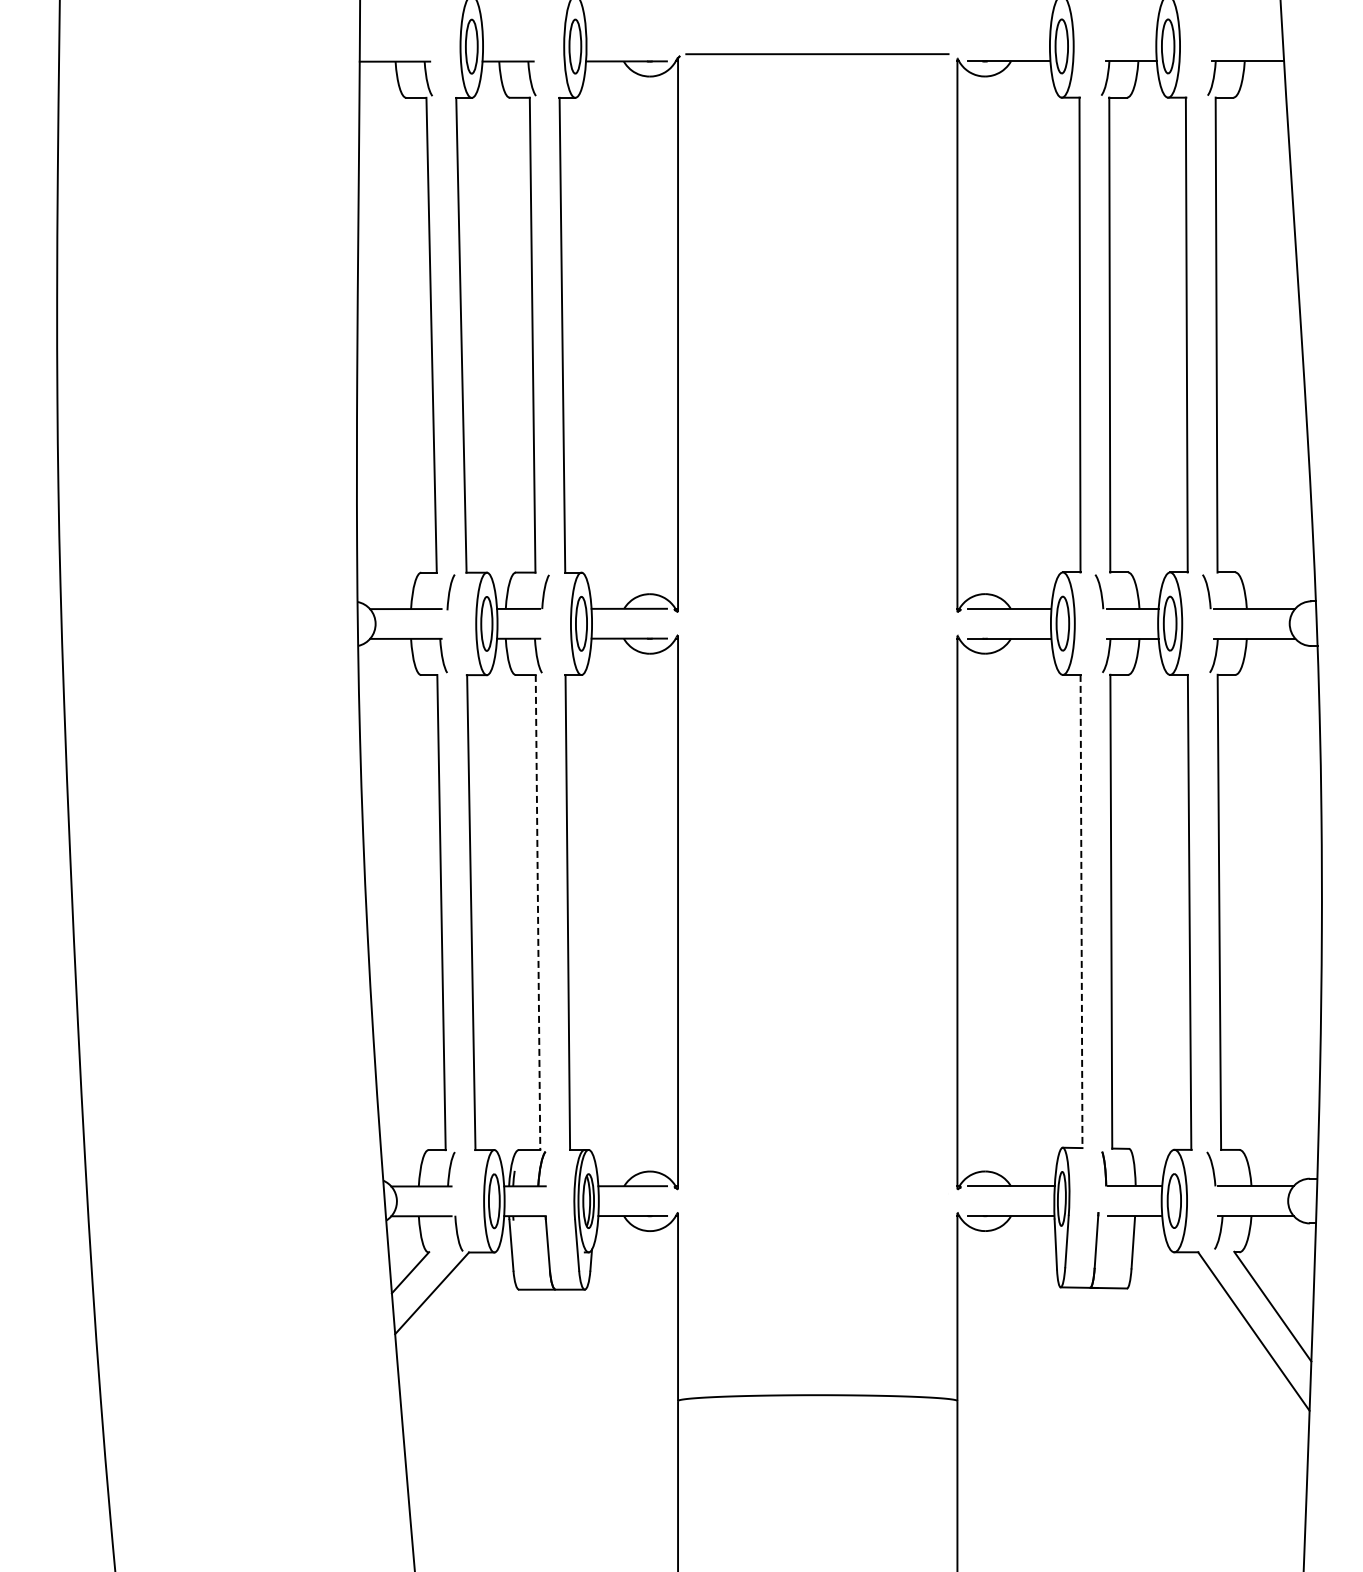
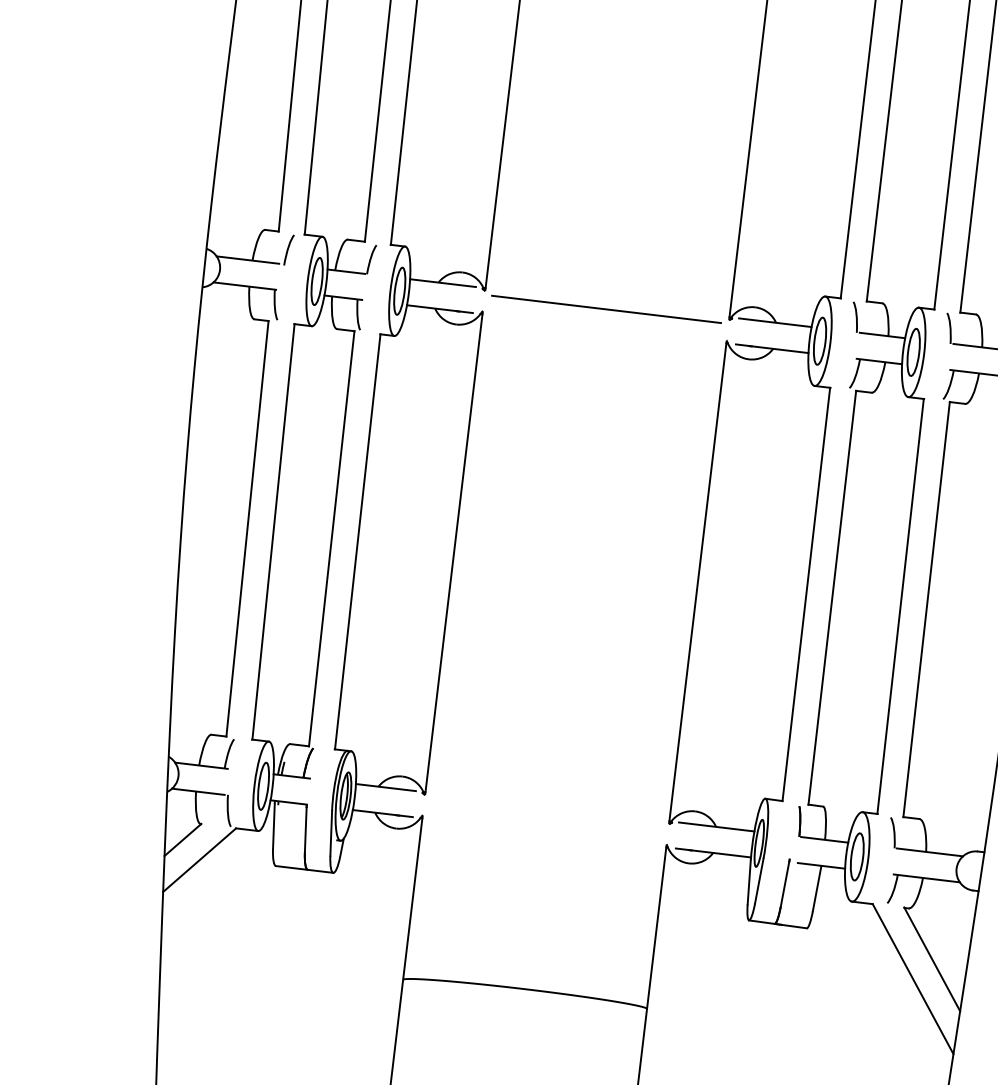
line: (817, 616) -> (606, 309), added
line: (1081, 911) -> (806, 594), dashed -> solid
line: (538, 912) -> (332, 538), dashed -> solid

